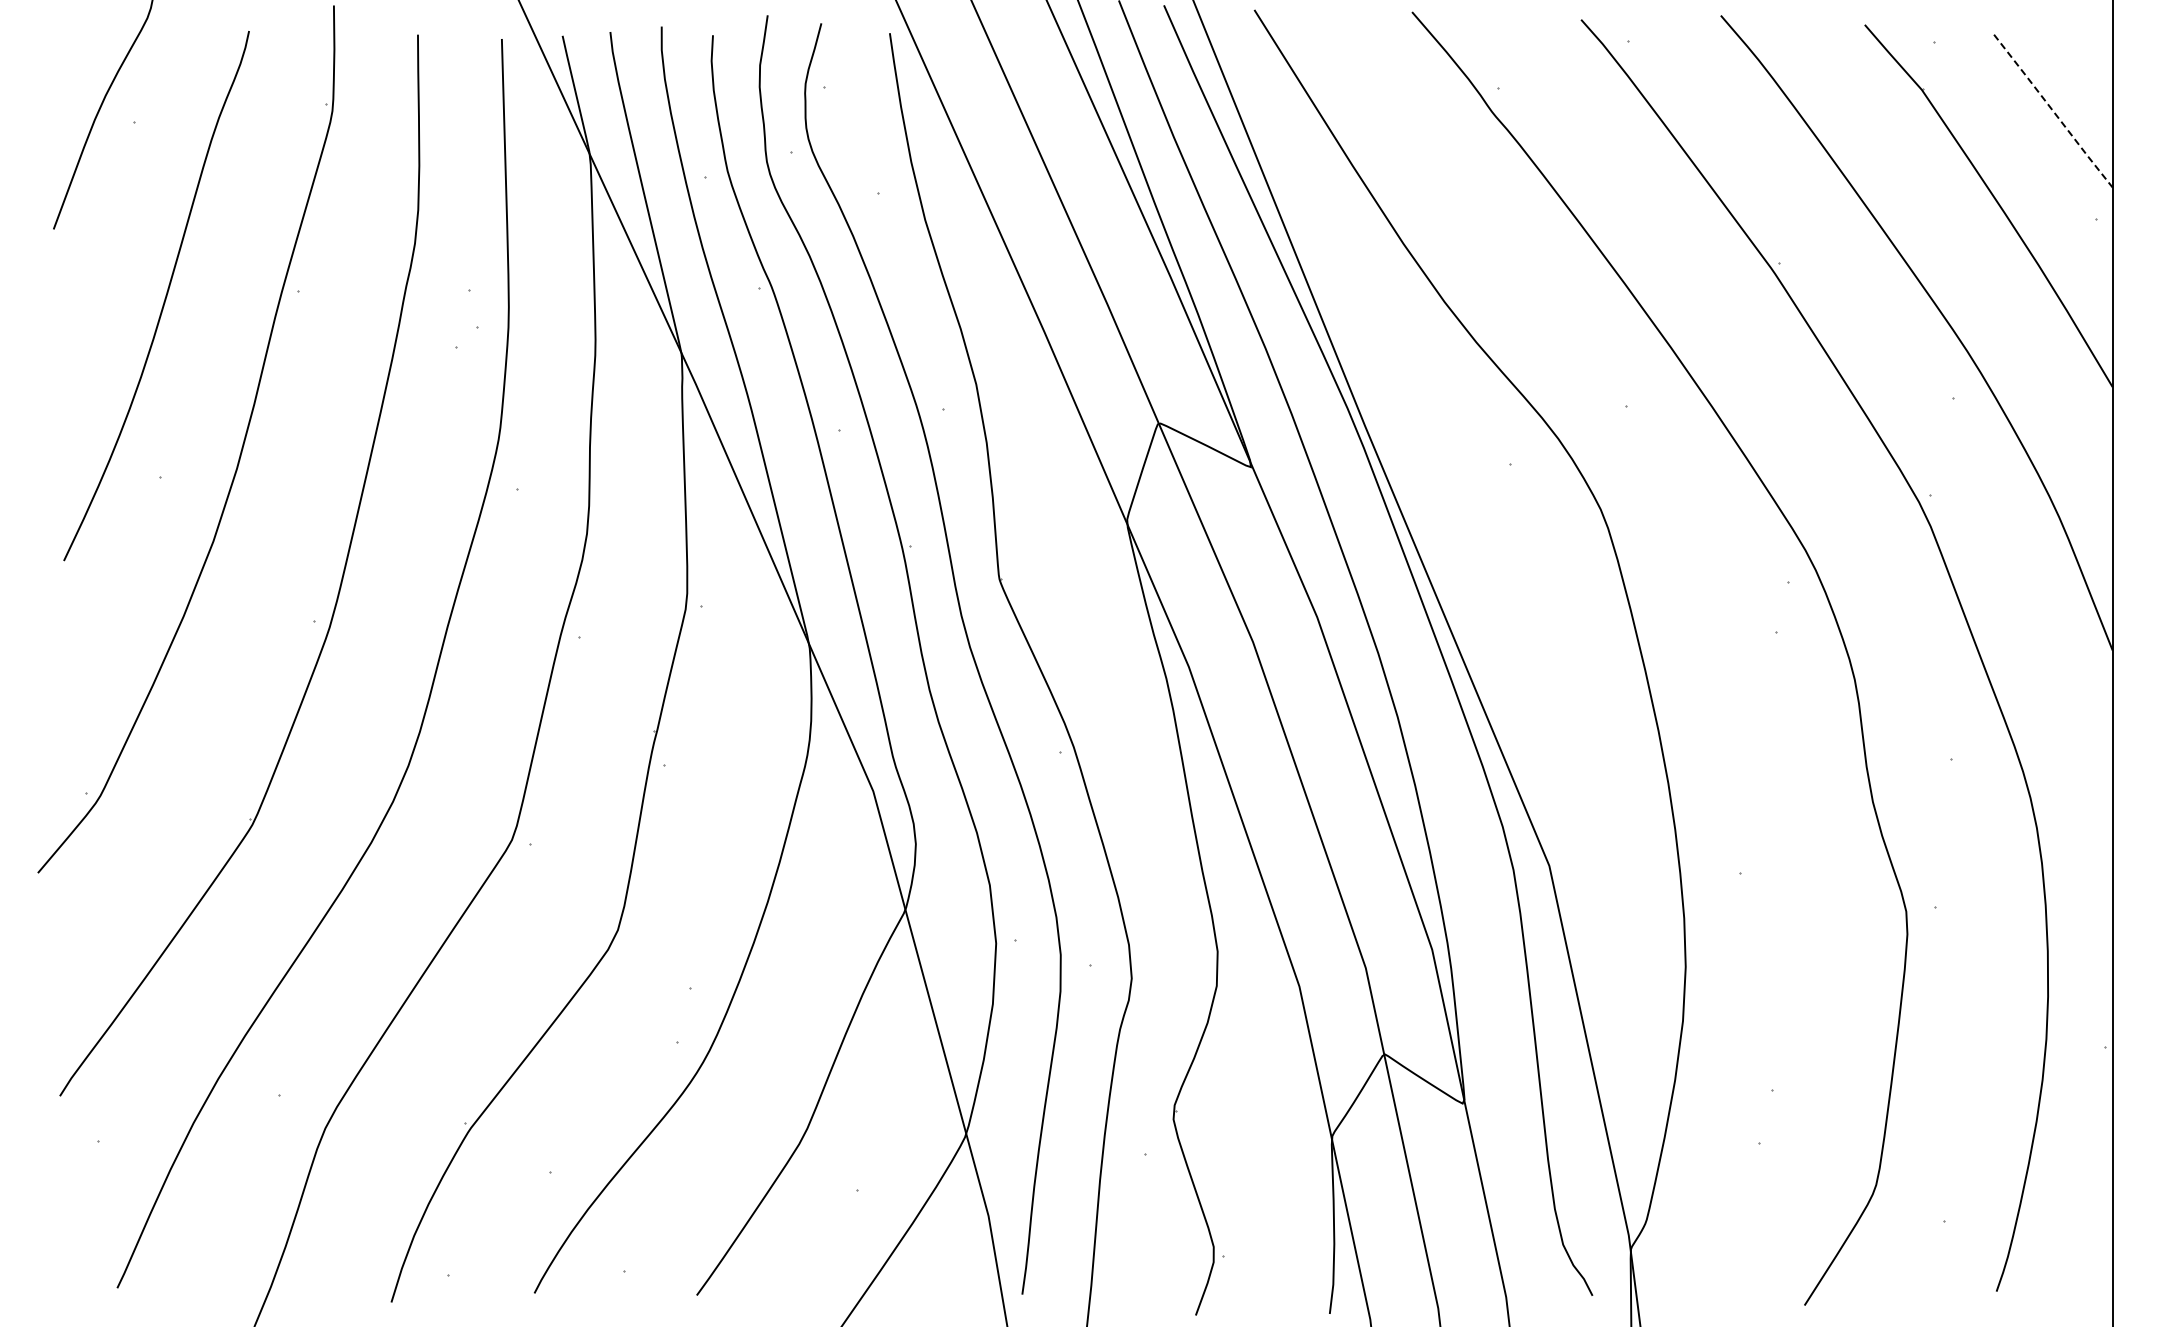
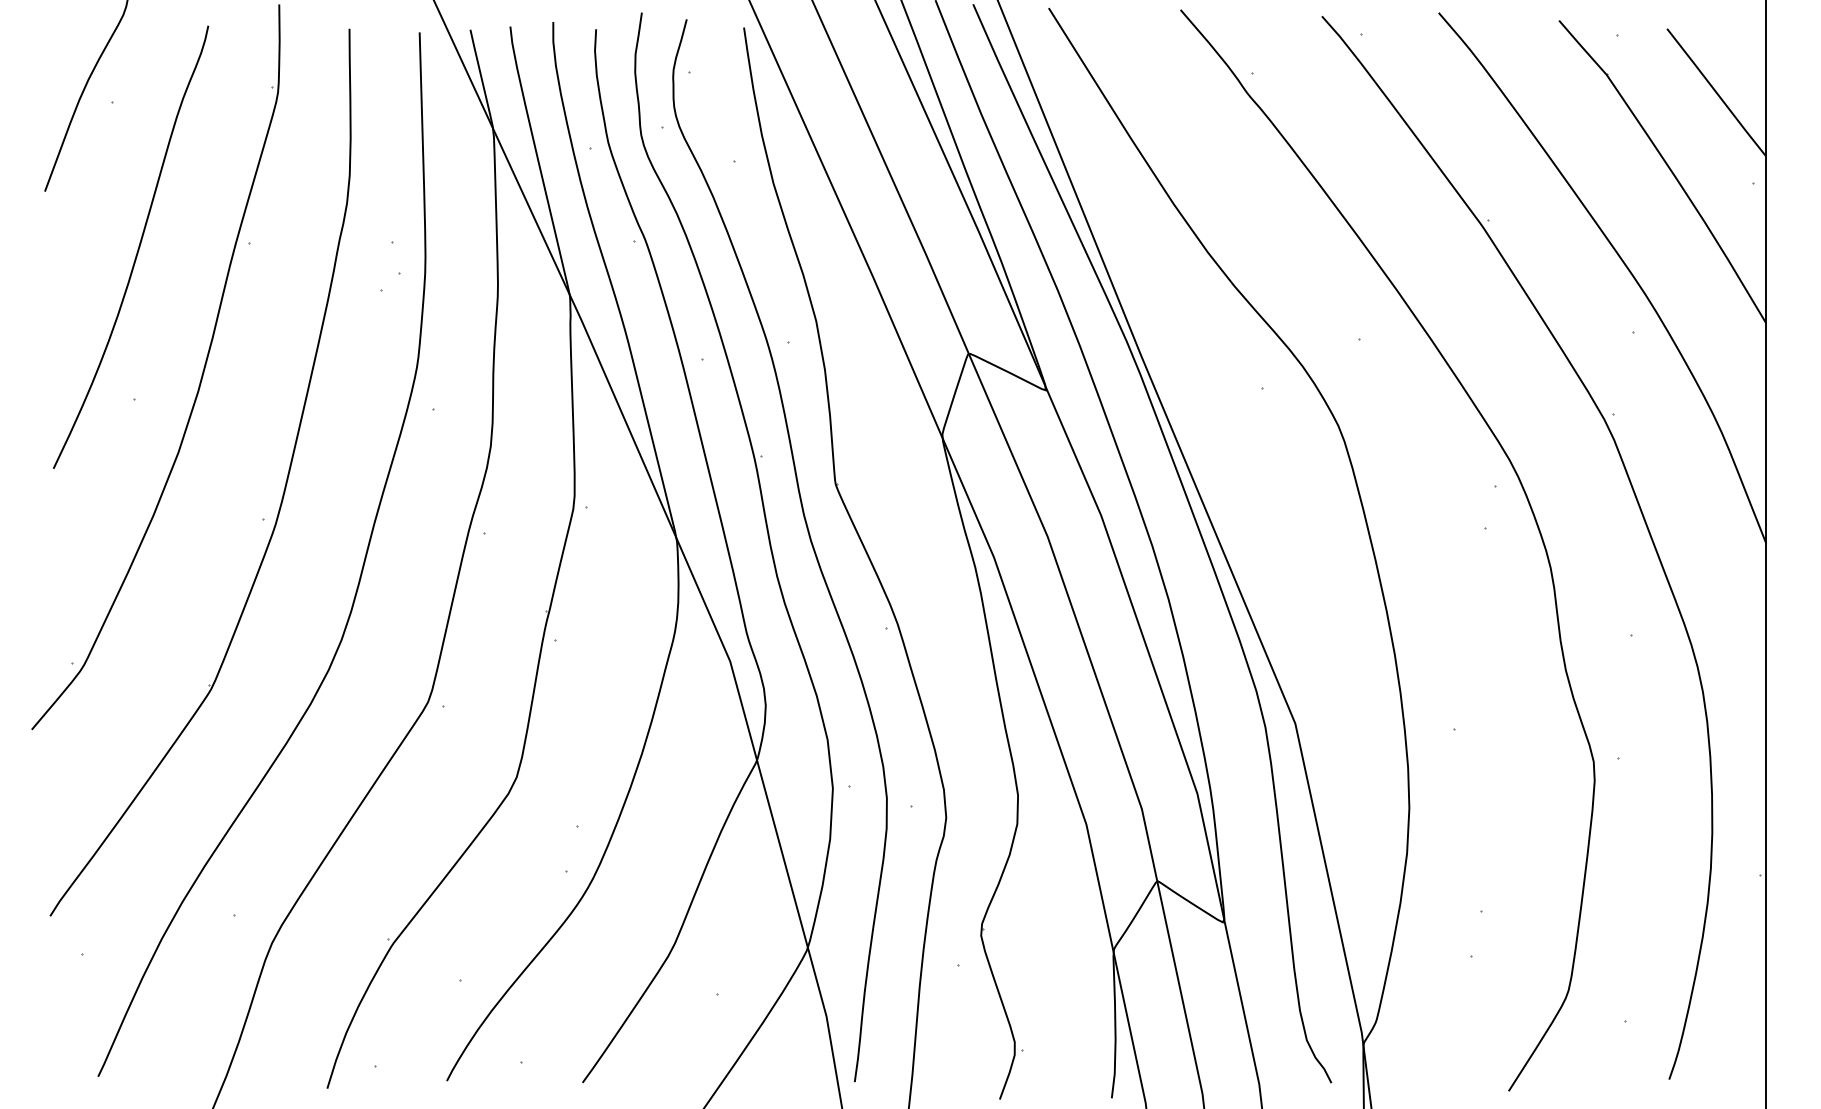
line: (2053, 111) -> (1716, 93), dashed -> solid

